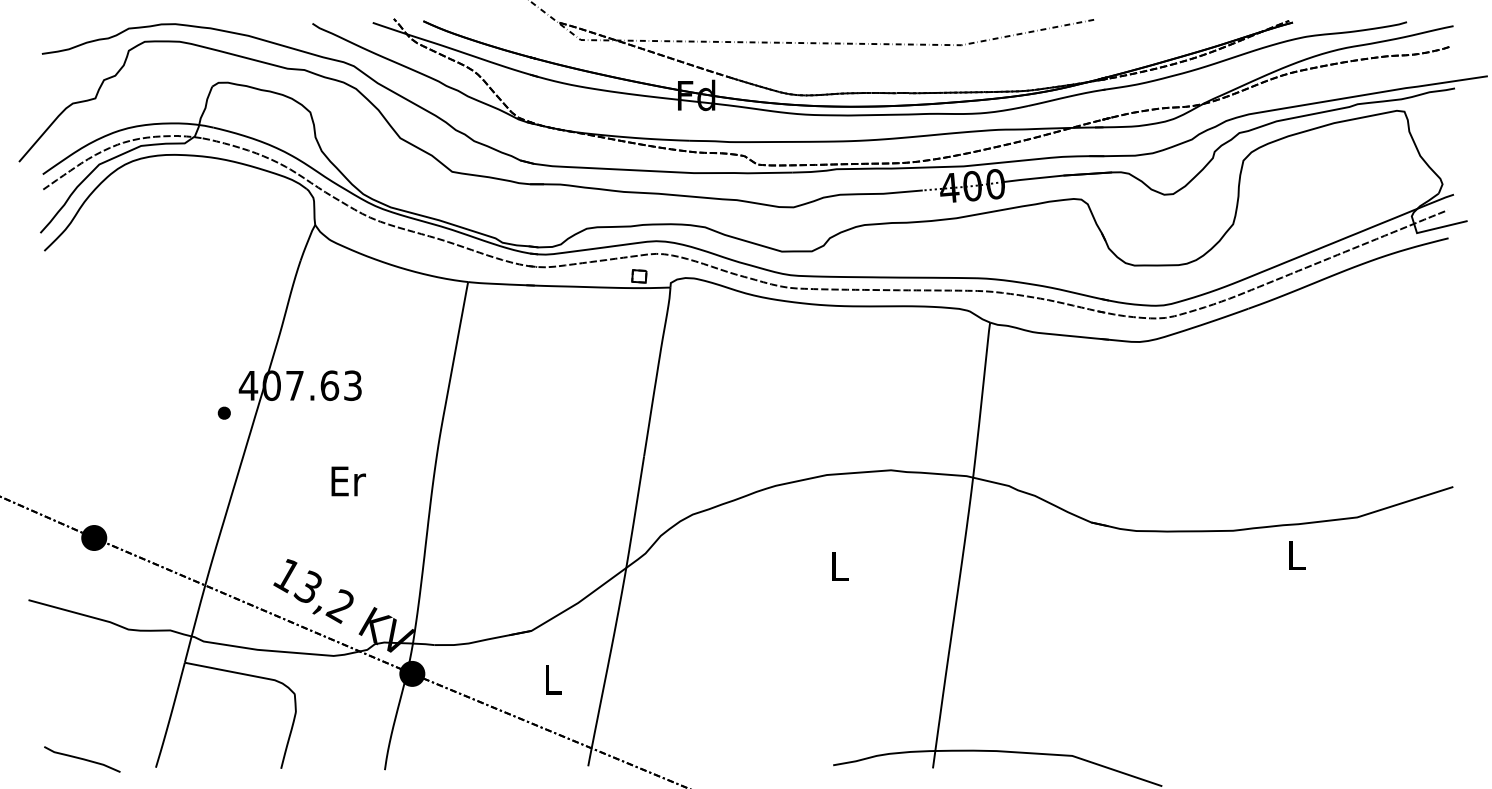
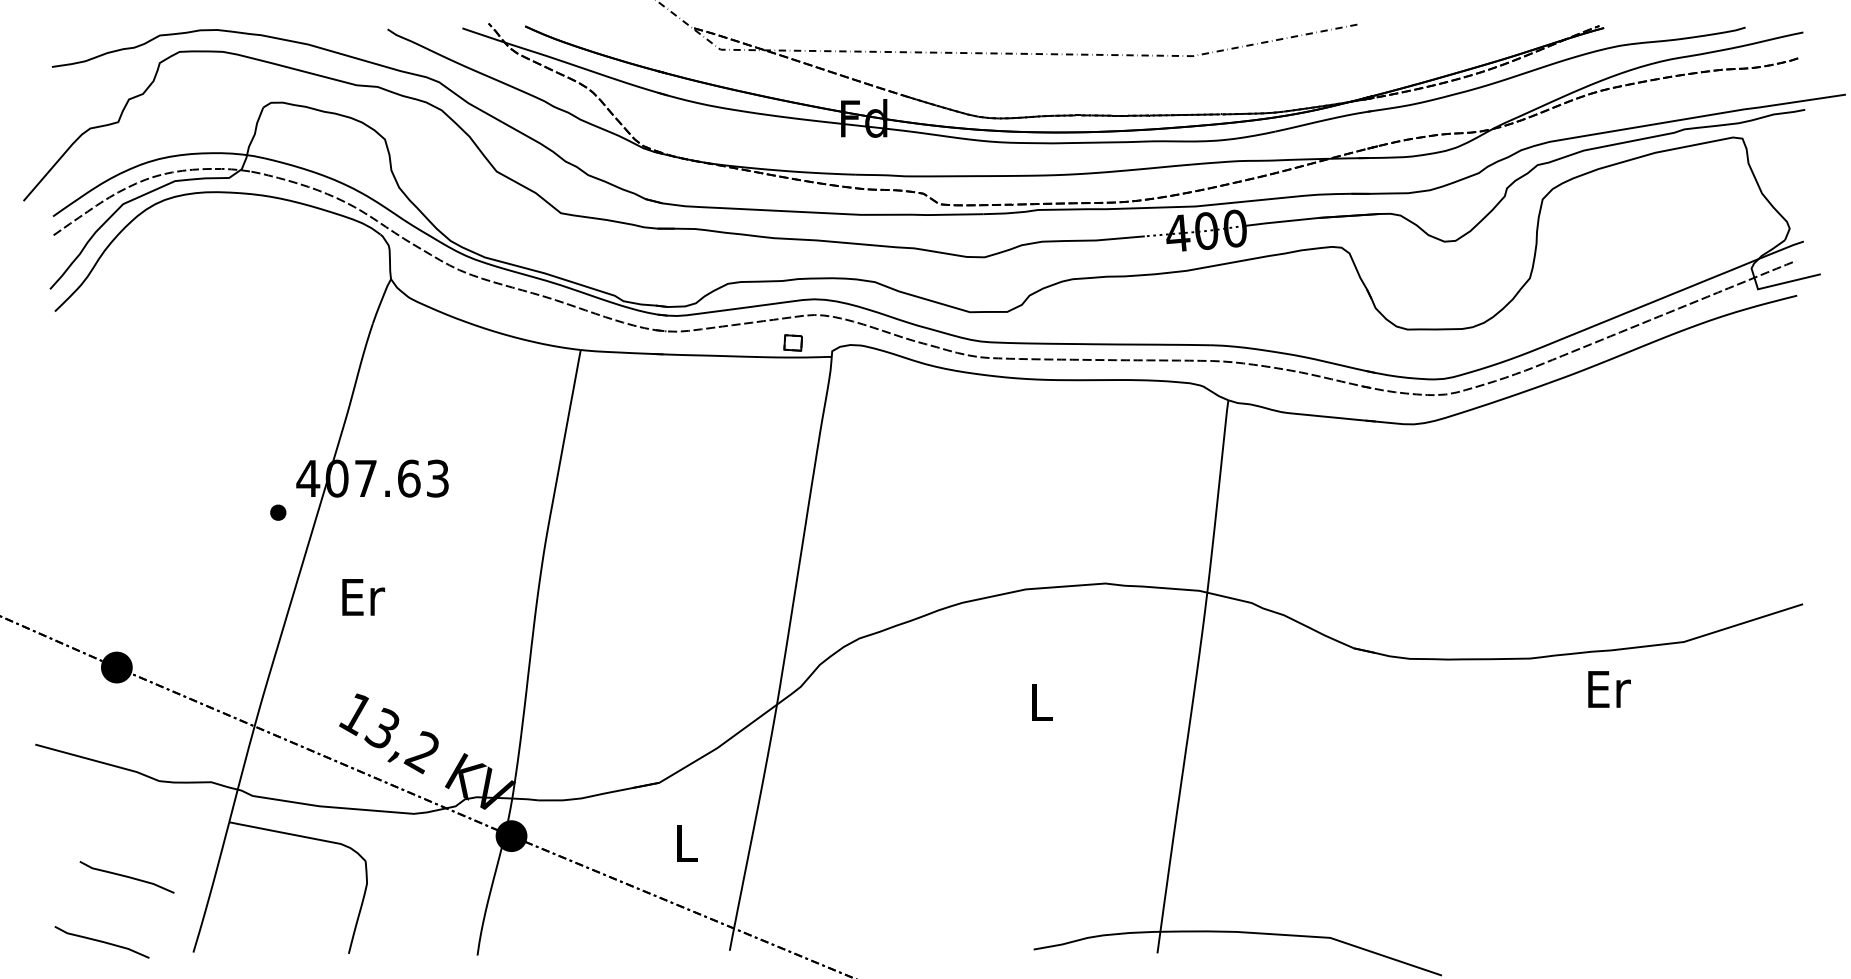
text: (348, 481) -> (363, 597), moved
text: (1297, 555) -> (1609, 689), L -> Er
curve: (102, 707) -> (126, 877), added

